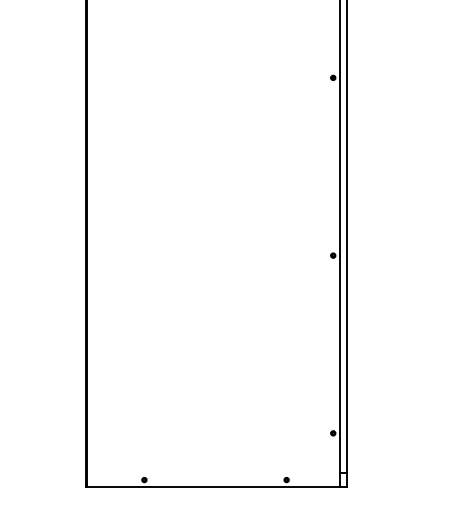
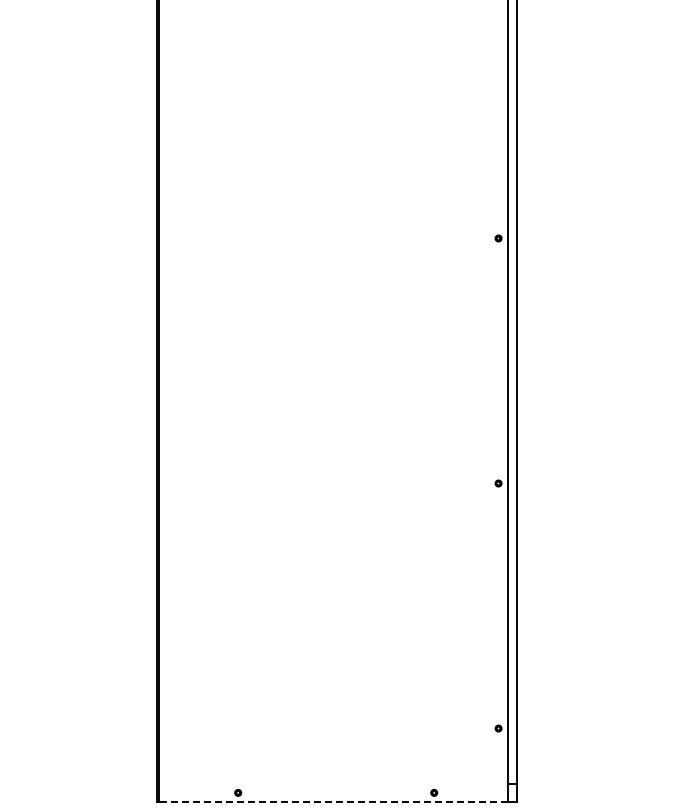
line: (212, 486) -> (332, 802), solid -> dashed

